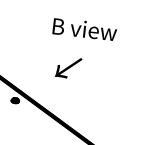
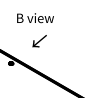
text: (84, 29) -> (35, 18), moved

